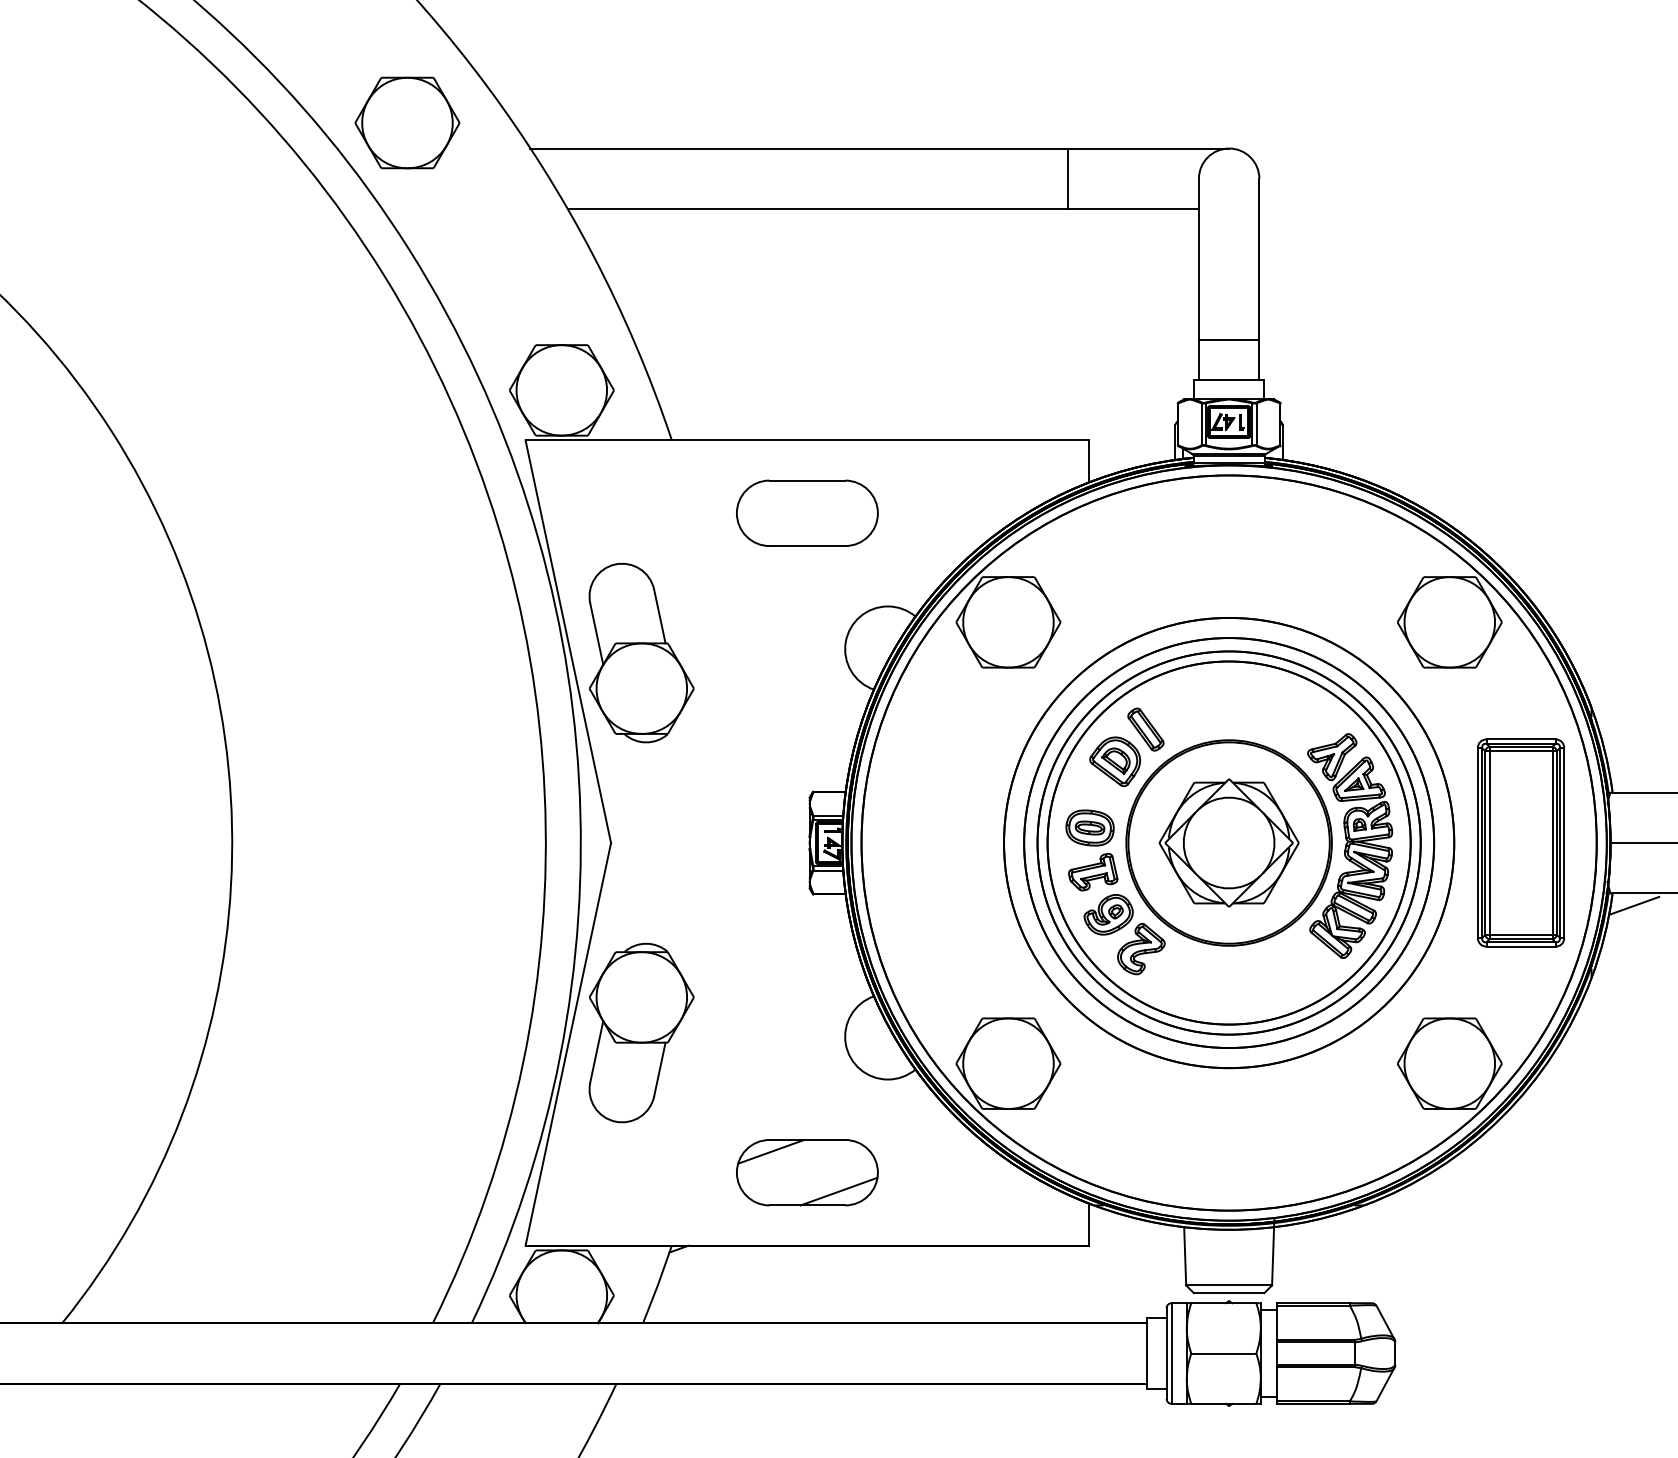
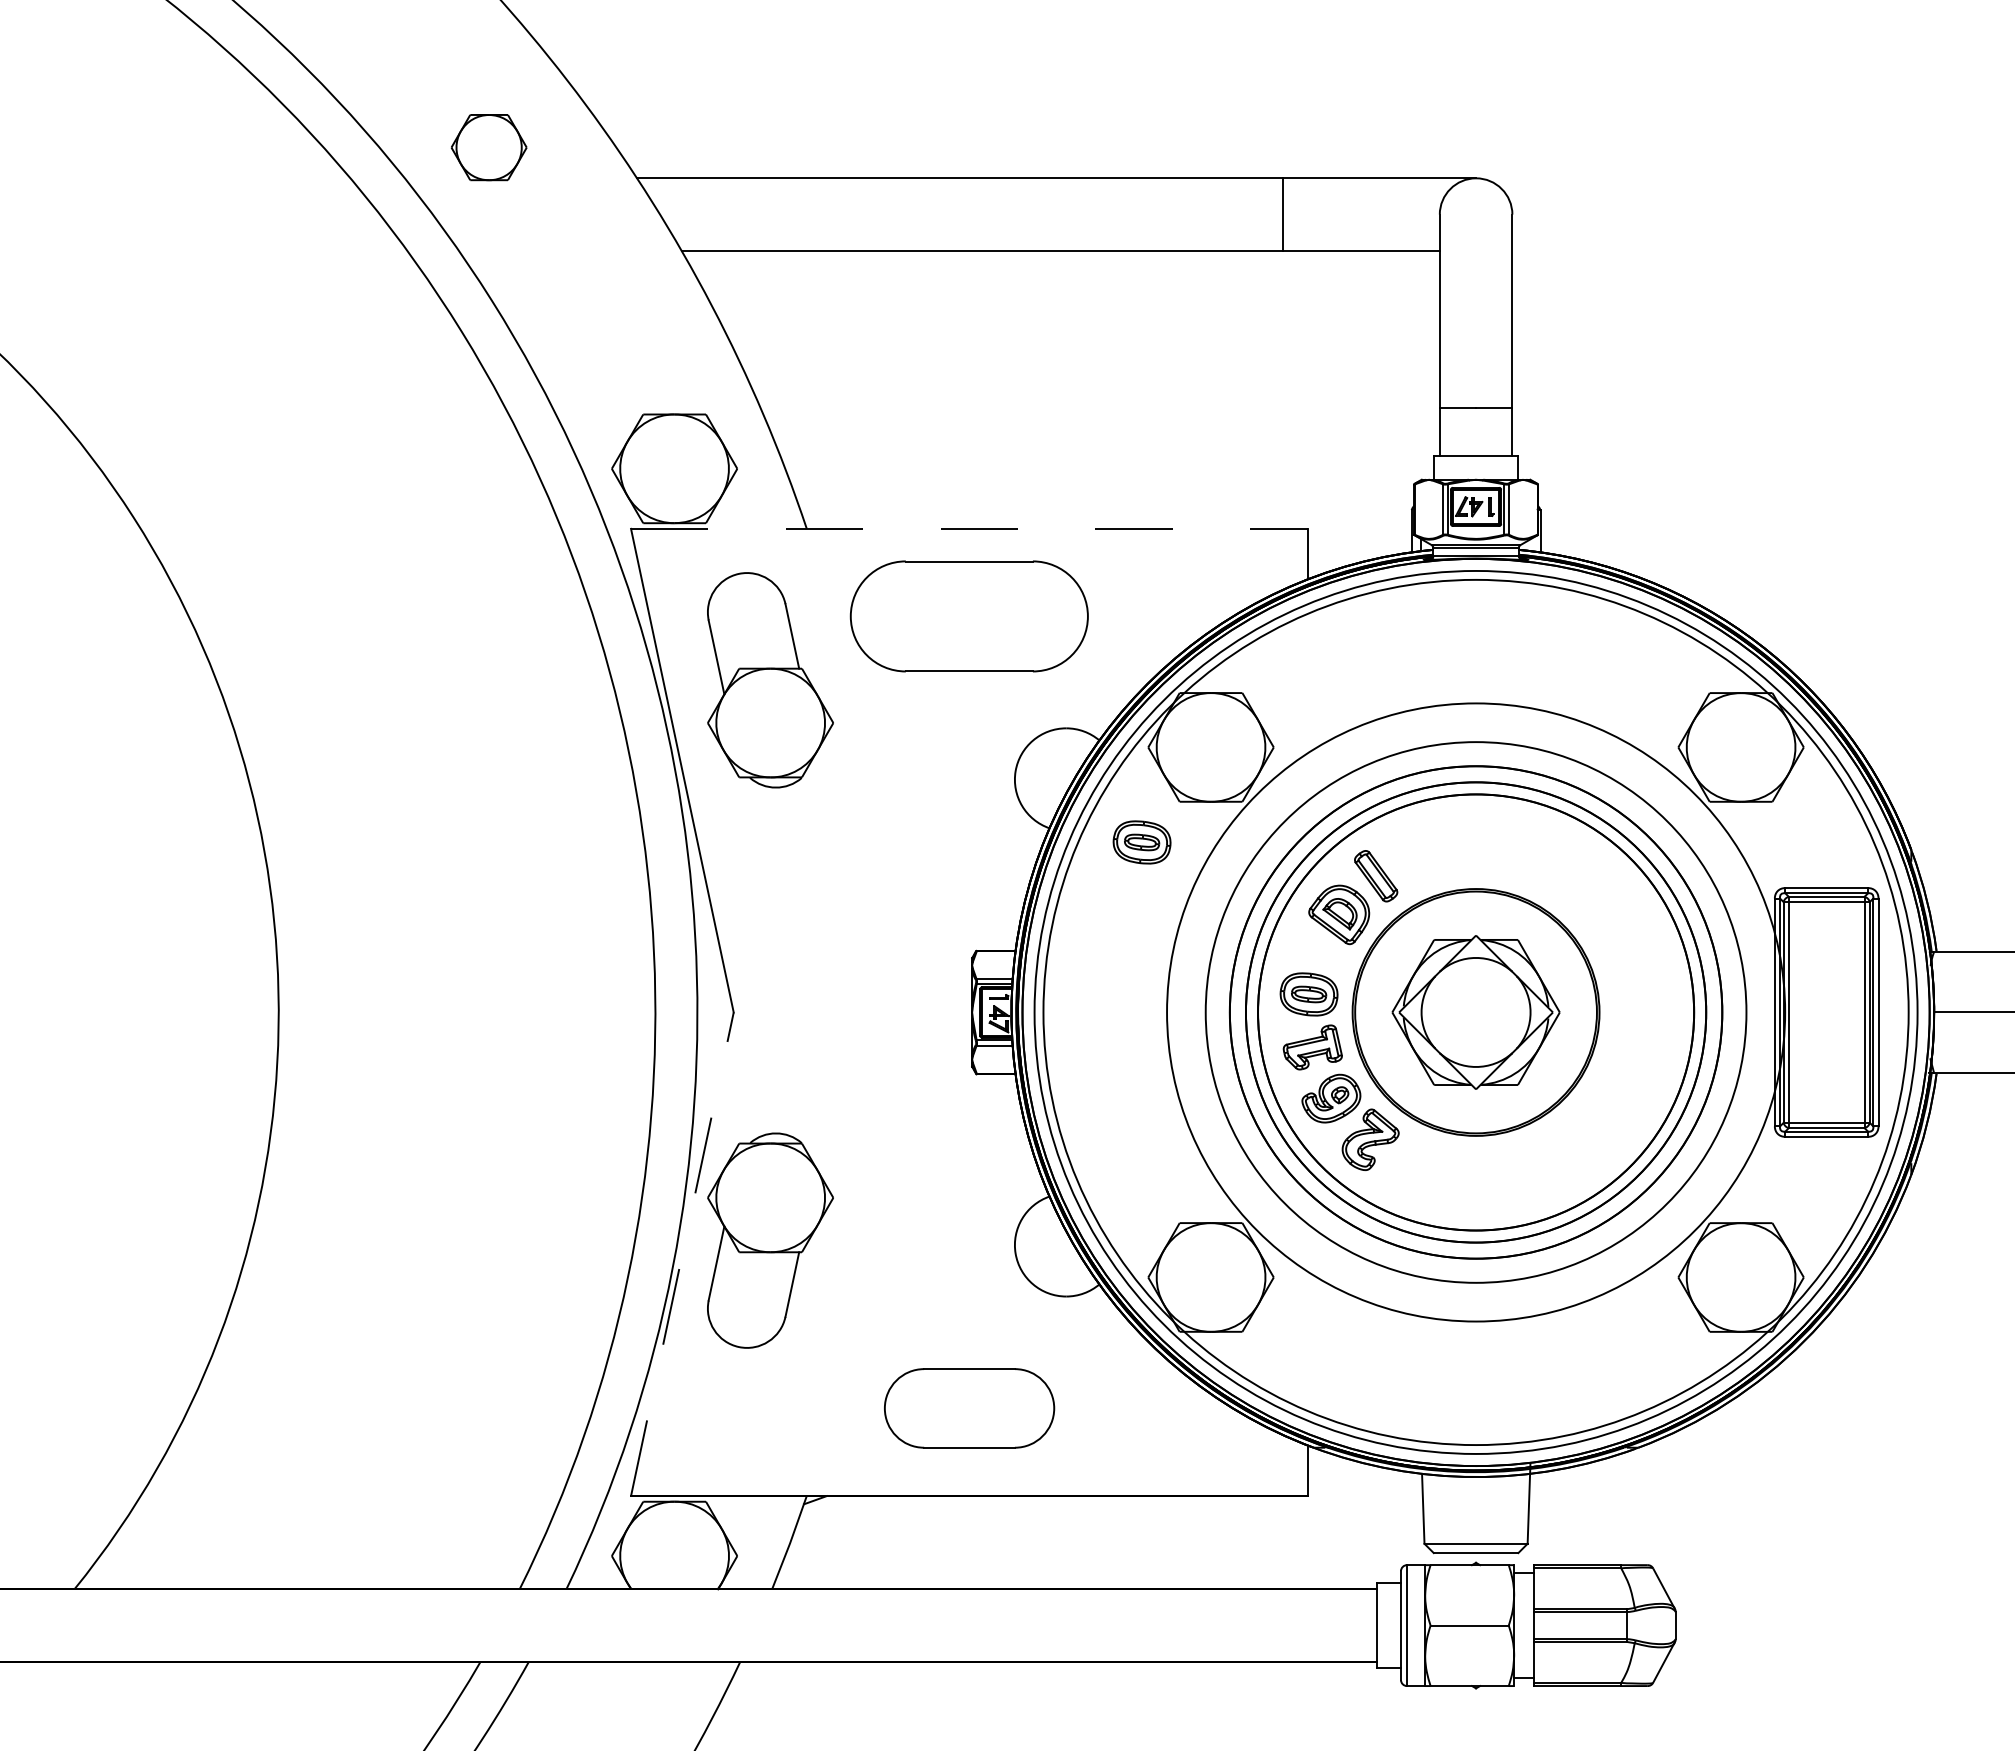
part: (406, 122) -> (488, 147), size x0.6
line: (807, 440) -> (969, 528), solid -> dashed
part: (807, 513) -> (969, 616), size x1.4
part: (641, 653) -> (770, 680), moved
part: (950, 701) -> (1141, 842), added
circle: (1228, 843) -> (1475, 1012), size x0.7
circle: (1228, 843) -> (1475, 1012), size x1.6
part: (1350, 845) -> (1621, 1015), removed
line: (1634, 905) -> (1962, 1087), removed
line: (568, 1043) -> (682, 1253), solid -> dashed
line: (770, 1151) -> (925, 1383), removed
line: (839, 1191) -> (1007, 1430), removed

